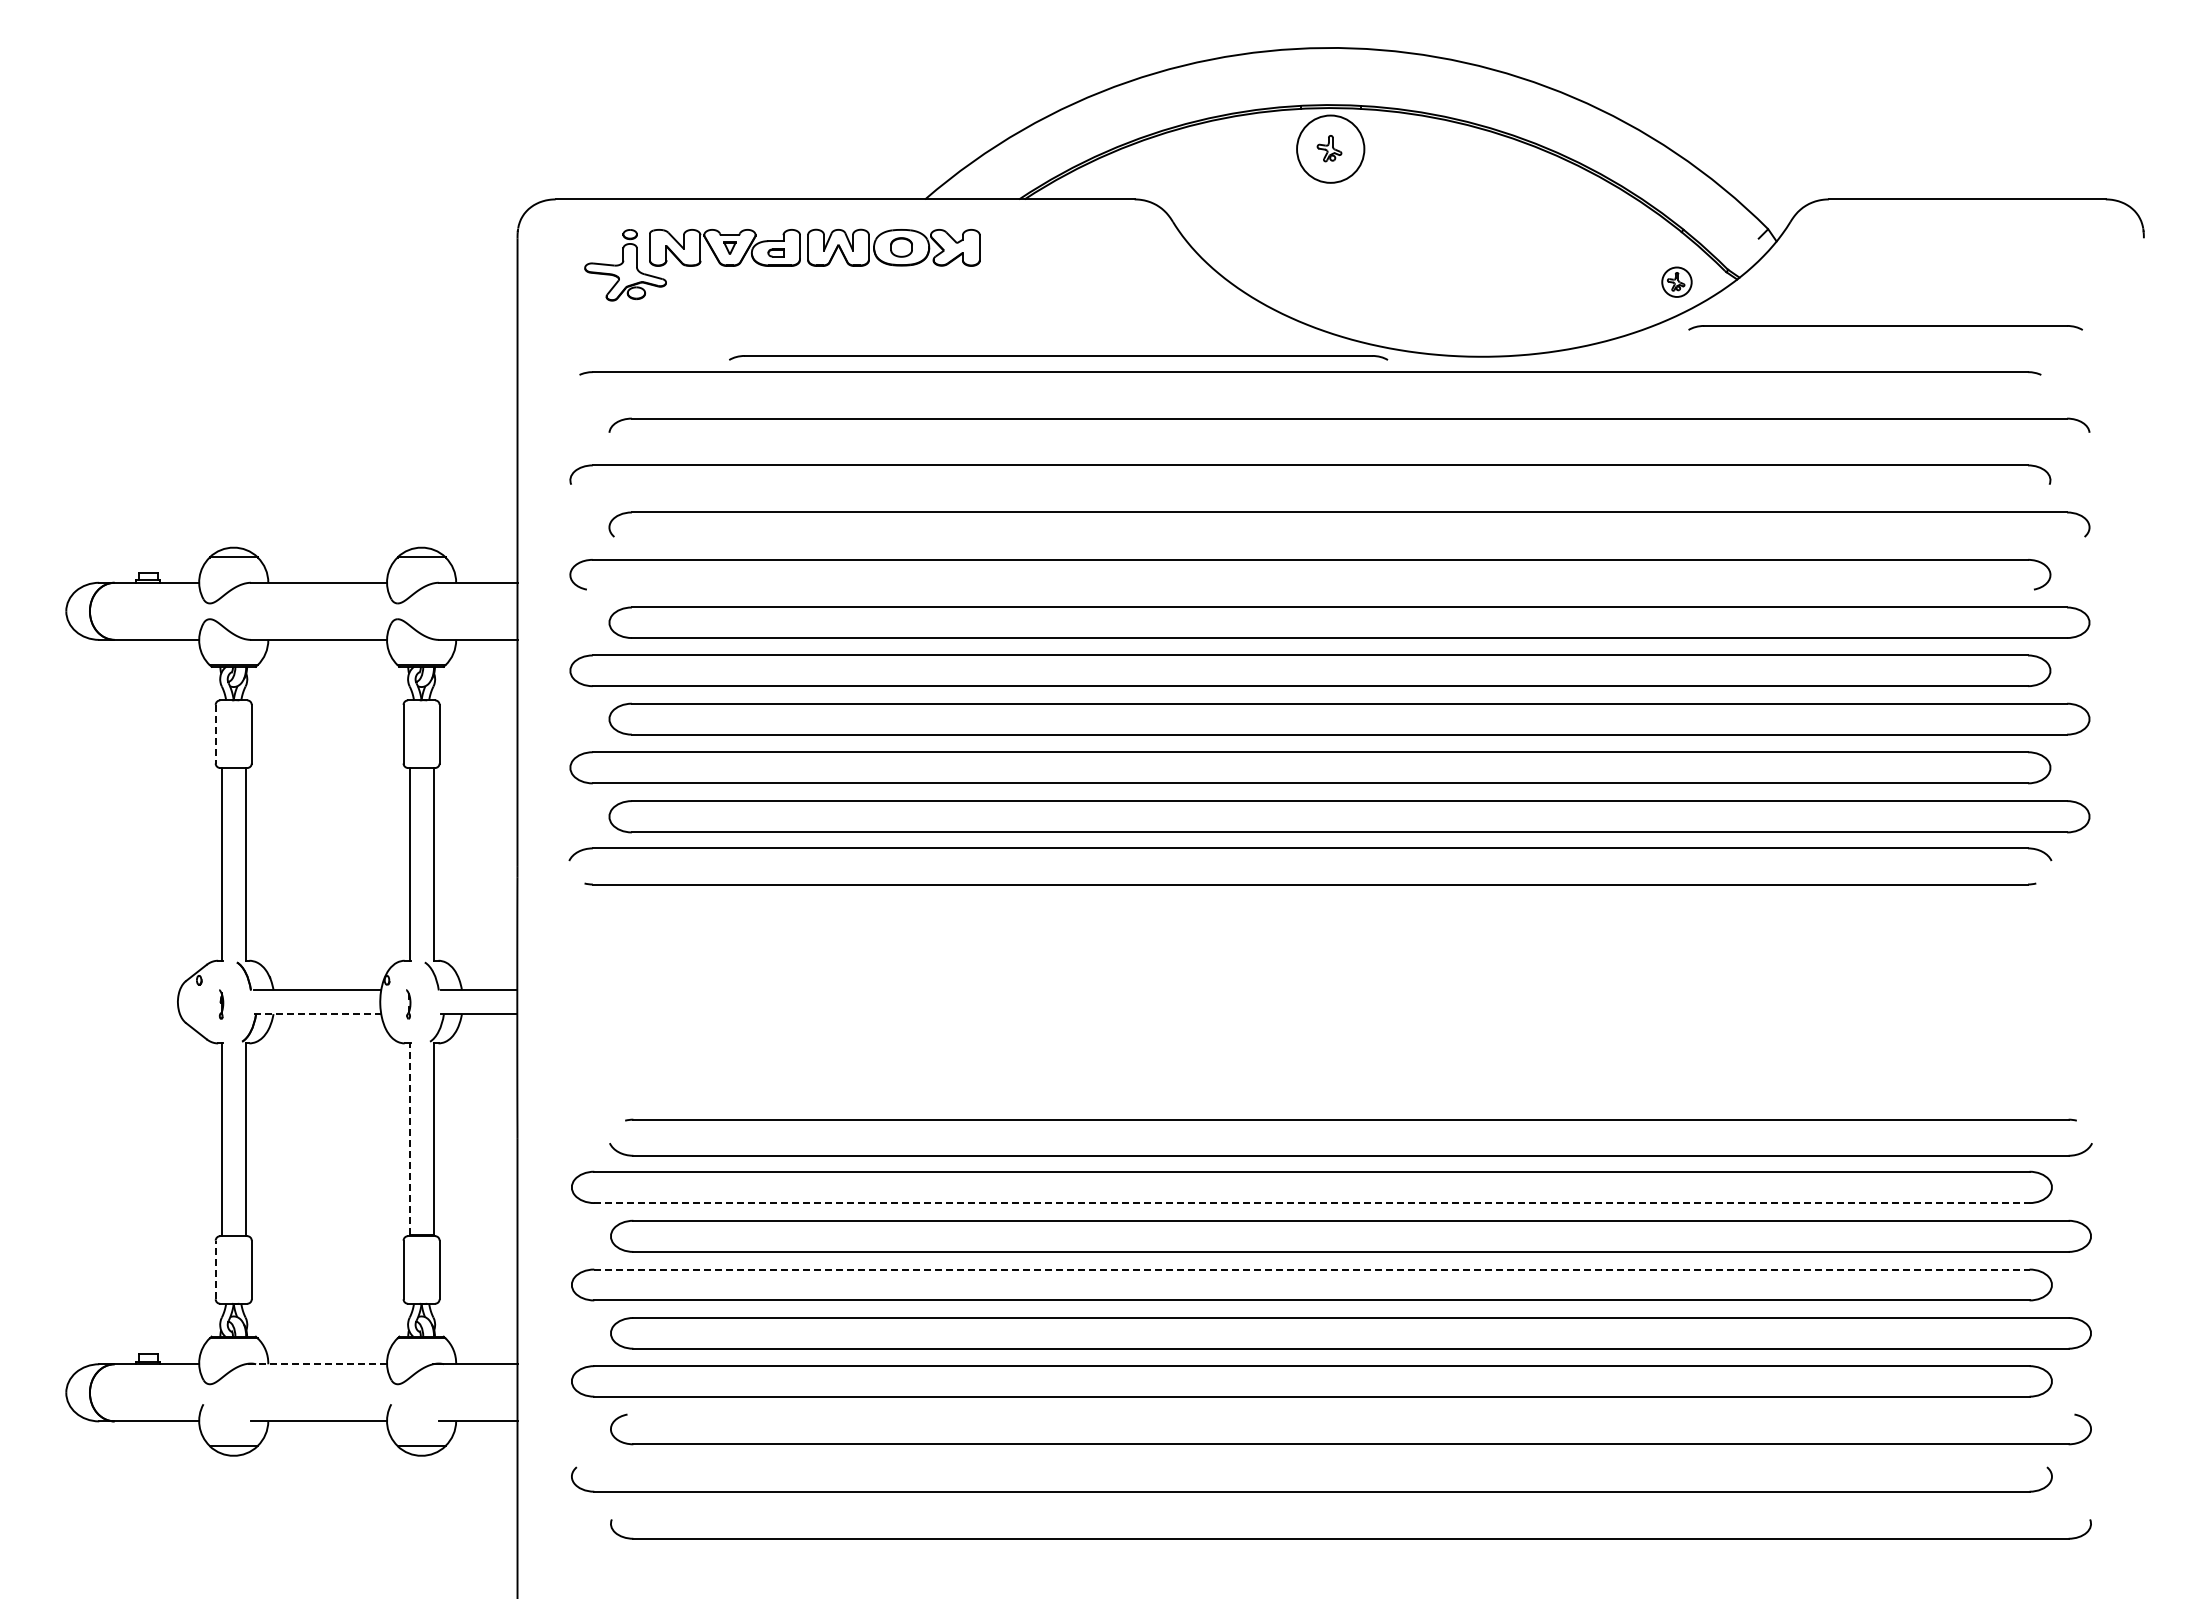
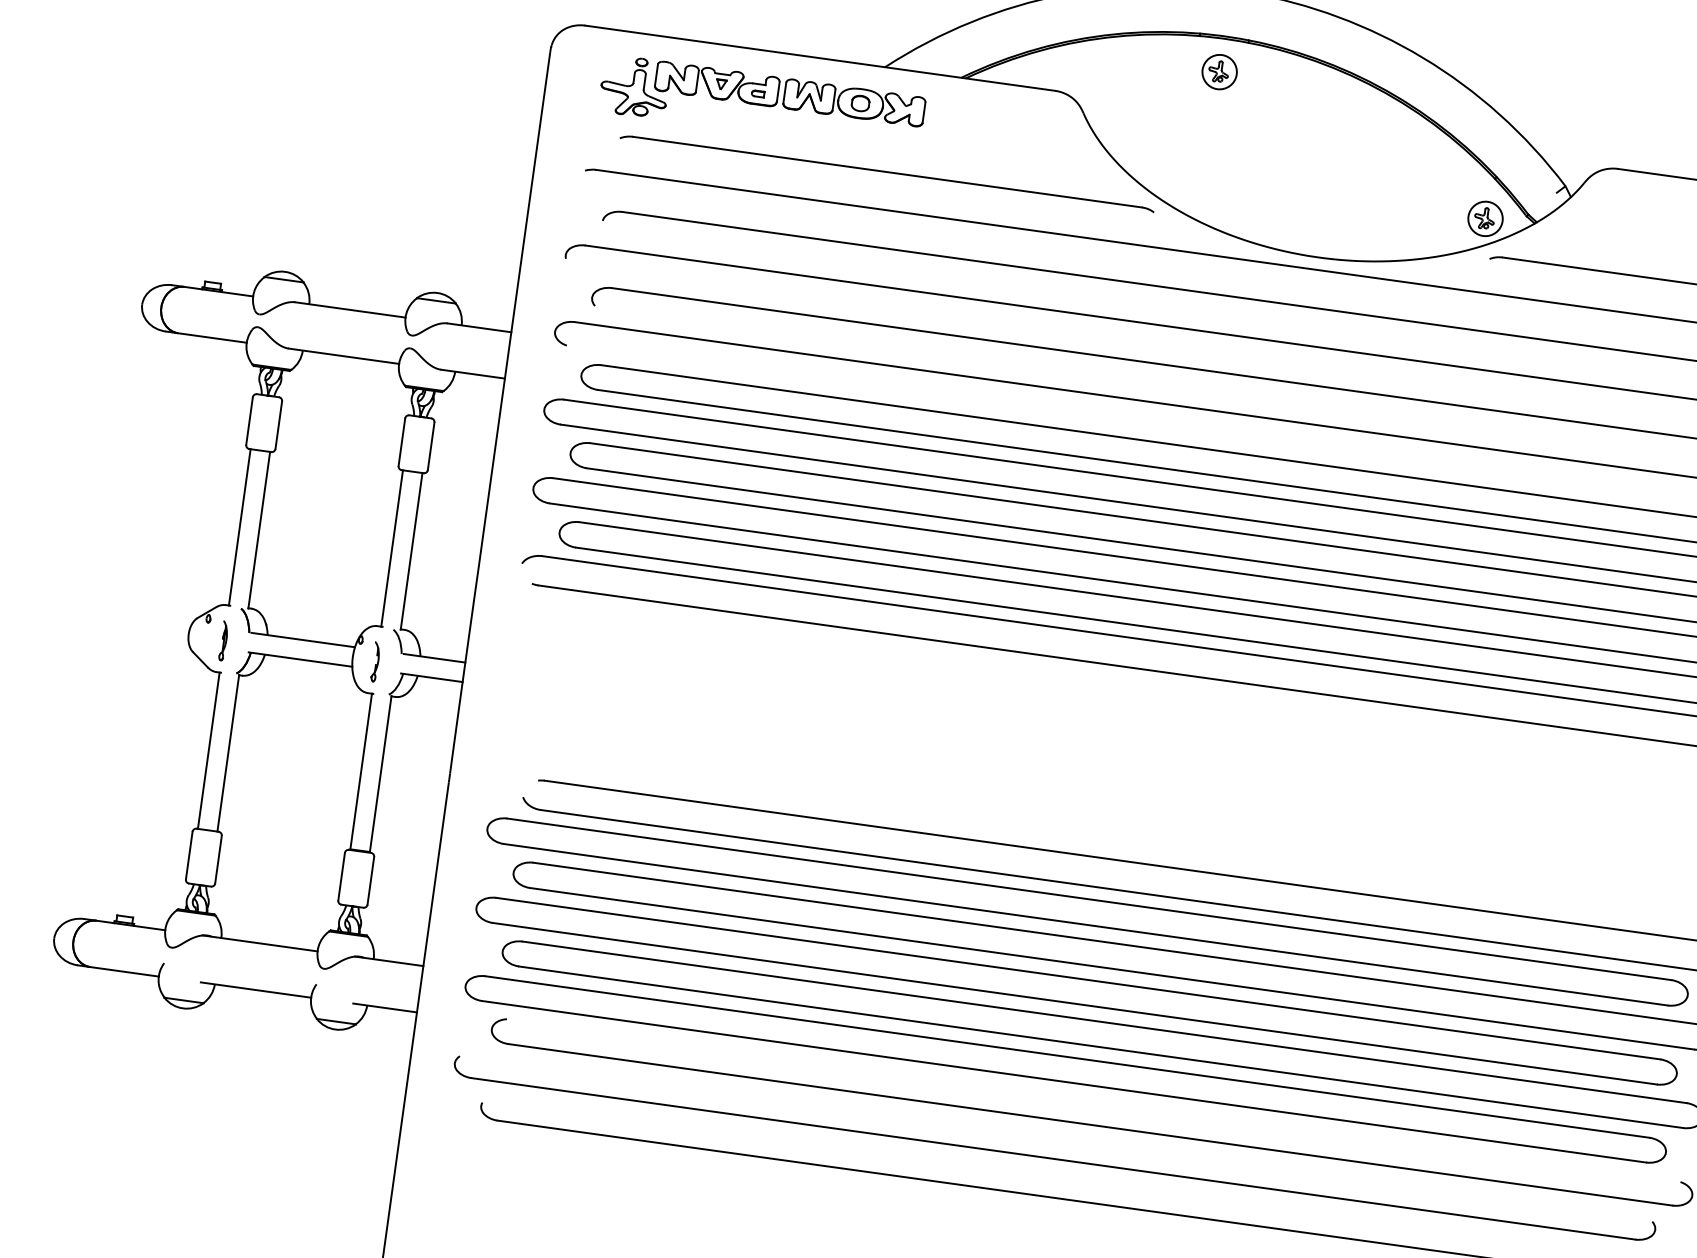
circle: (1330, 149) -> (1219, 72), size x0.62
part: (1676, 282) -> (1485, 219), size x1.43
part: (1058, 357) -> (887, 173), moved
line: (215, 734) -> (249, 421), dashed -> solid
part: (221, 1004) -> (223, 640), size x1.67
part: (408, 1004) -> (375, 662), size x1.67
line: (317, 1014) -> (300, 659), dashed -> solid
line: (409, 1139) -> (361, 771), dashed -> solid
line: (1311, 1203) -> (1085, 925), dashed -> solid
line: (215, 1269) -> (189, 855), dashed -> solid
line: (1311, 1269) -> (1078, 978), dashed -> solid
line: (316, 1364) -> (260, 943), dashed -> solid

